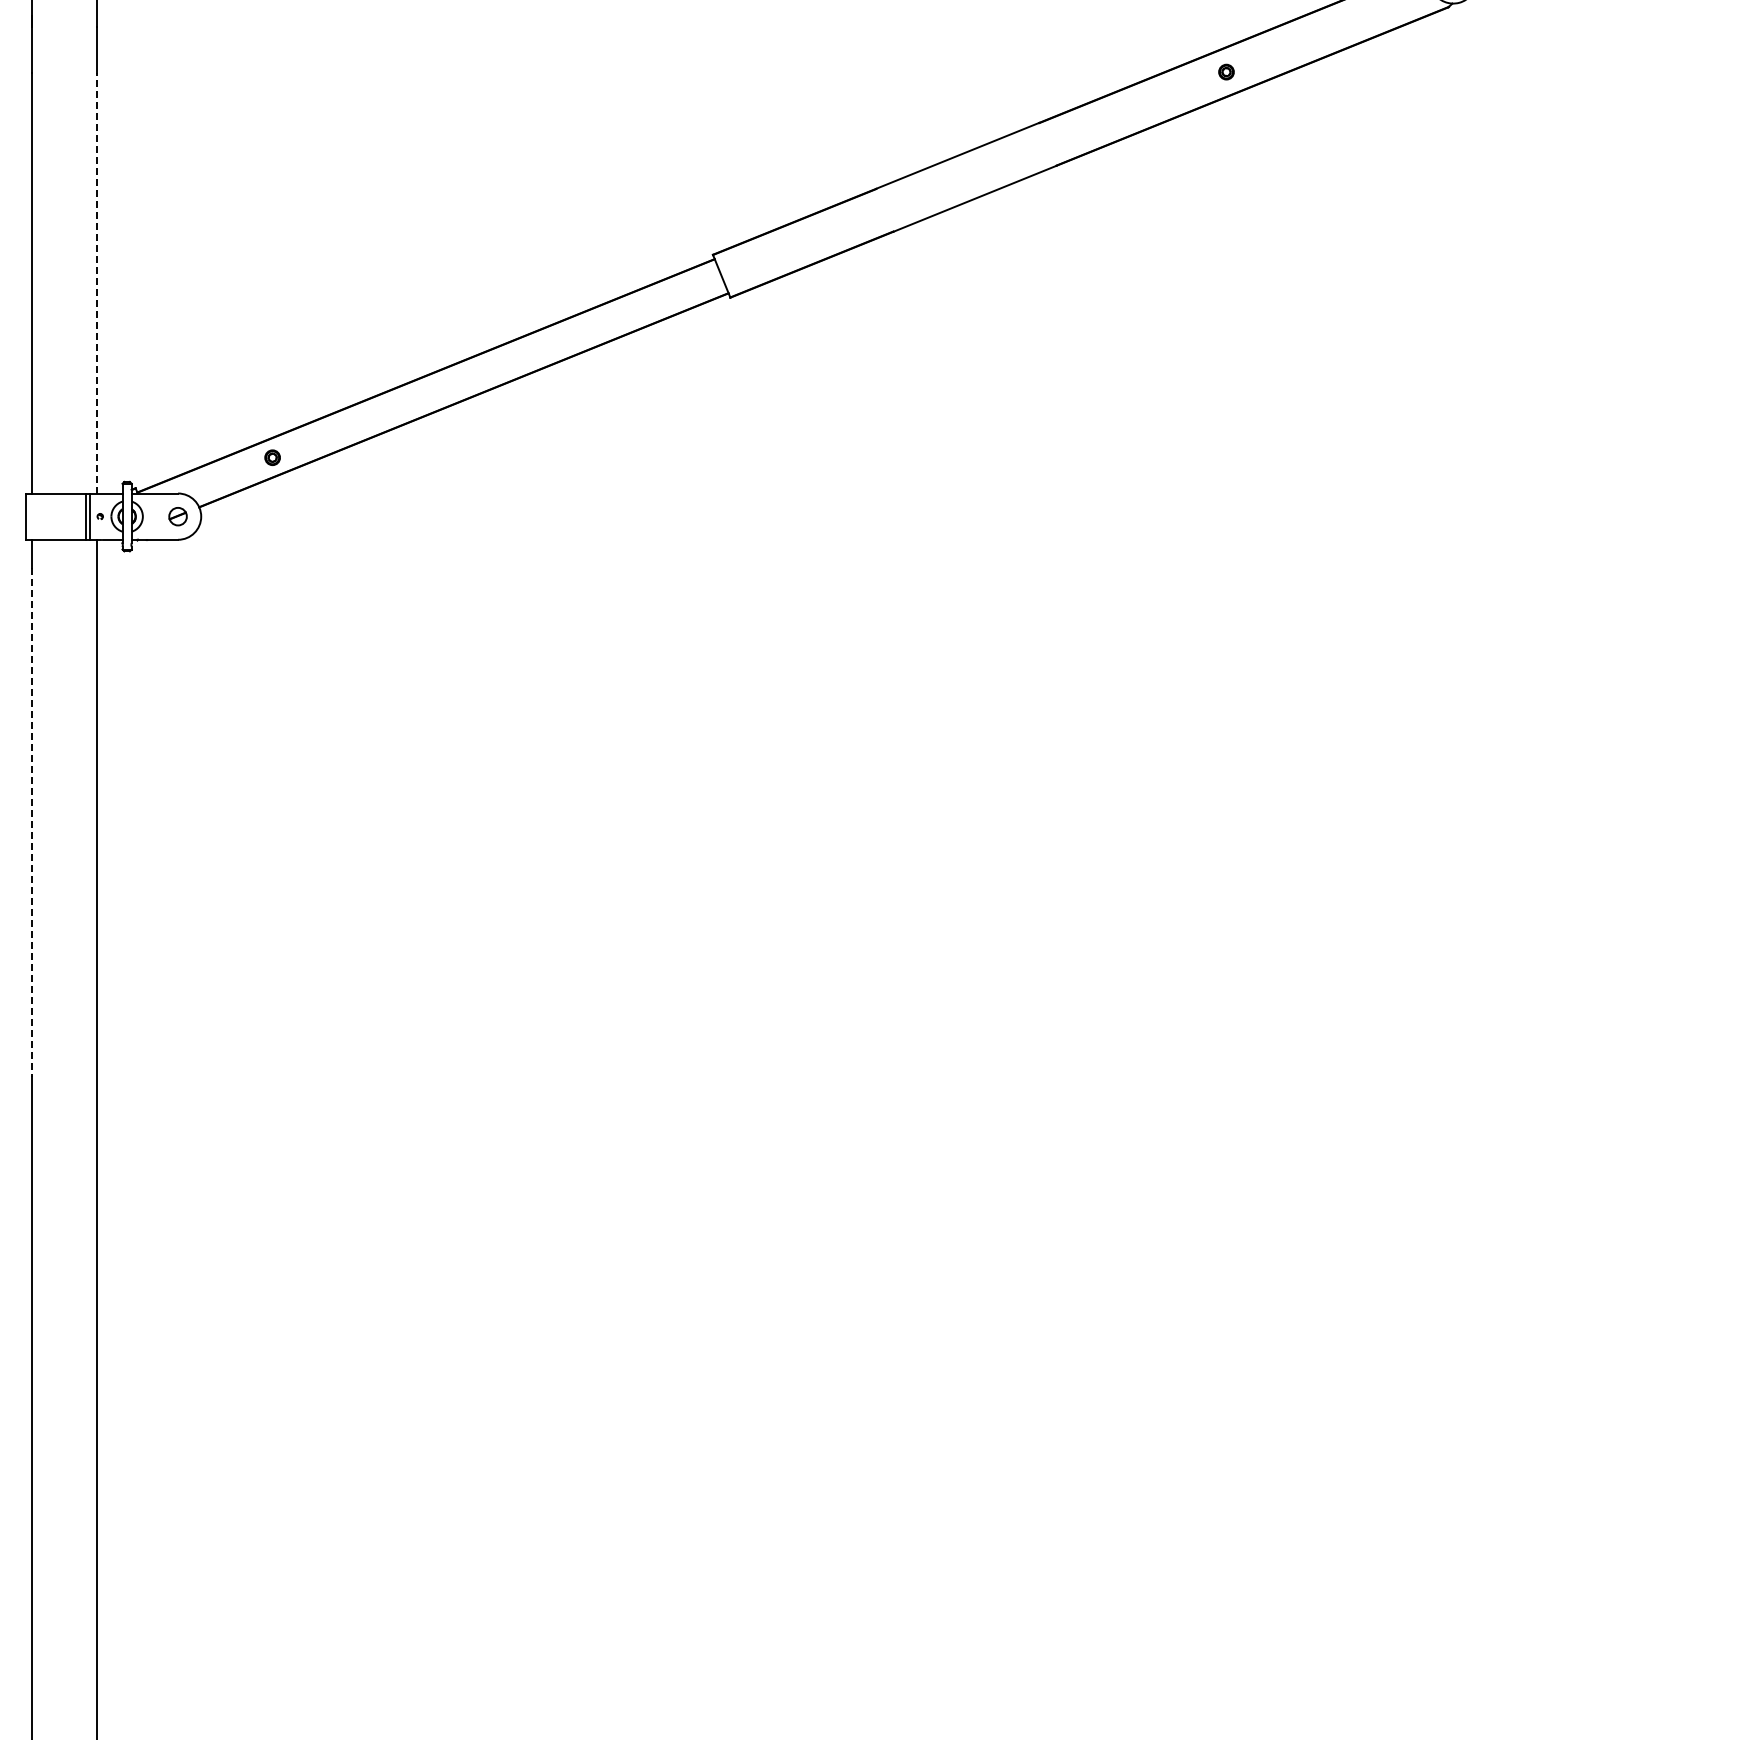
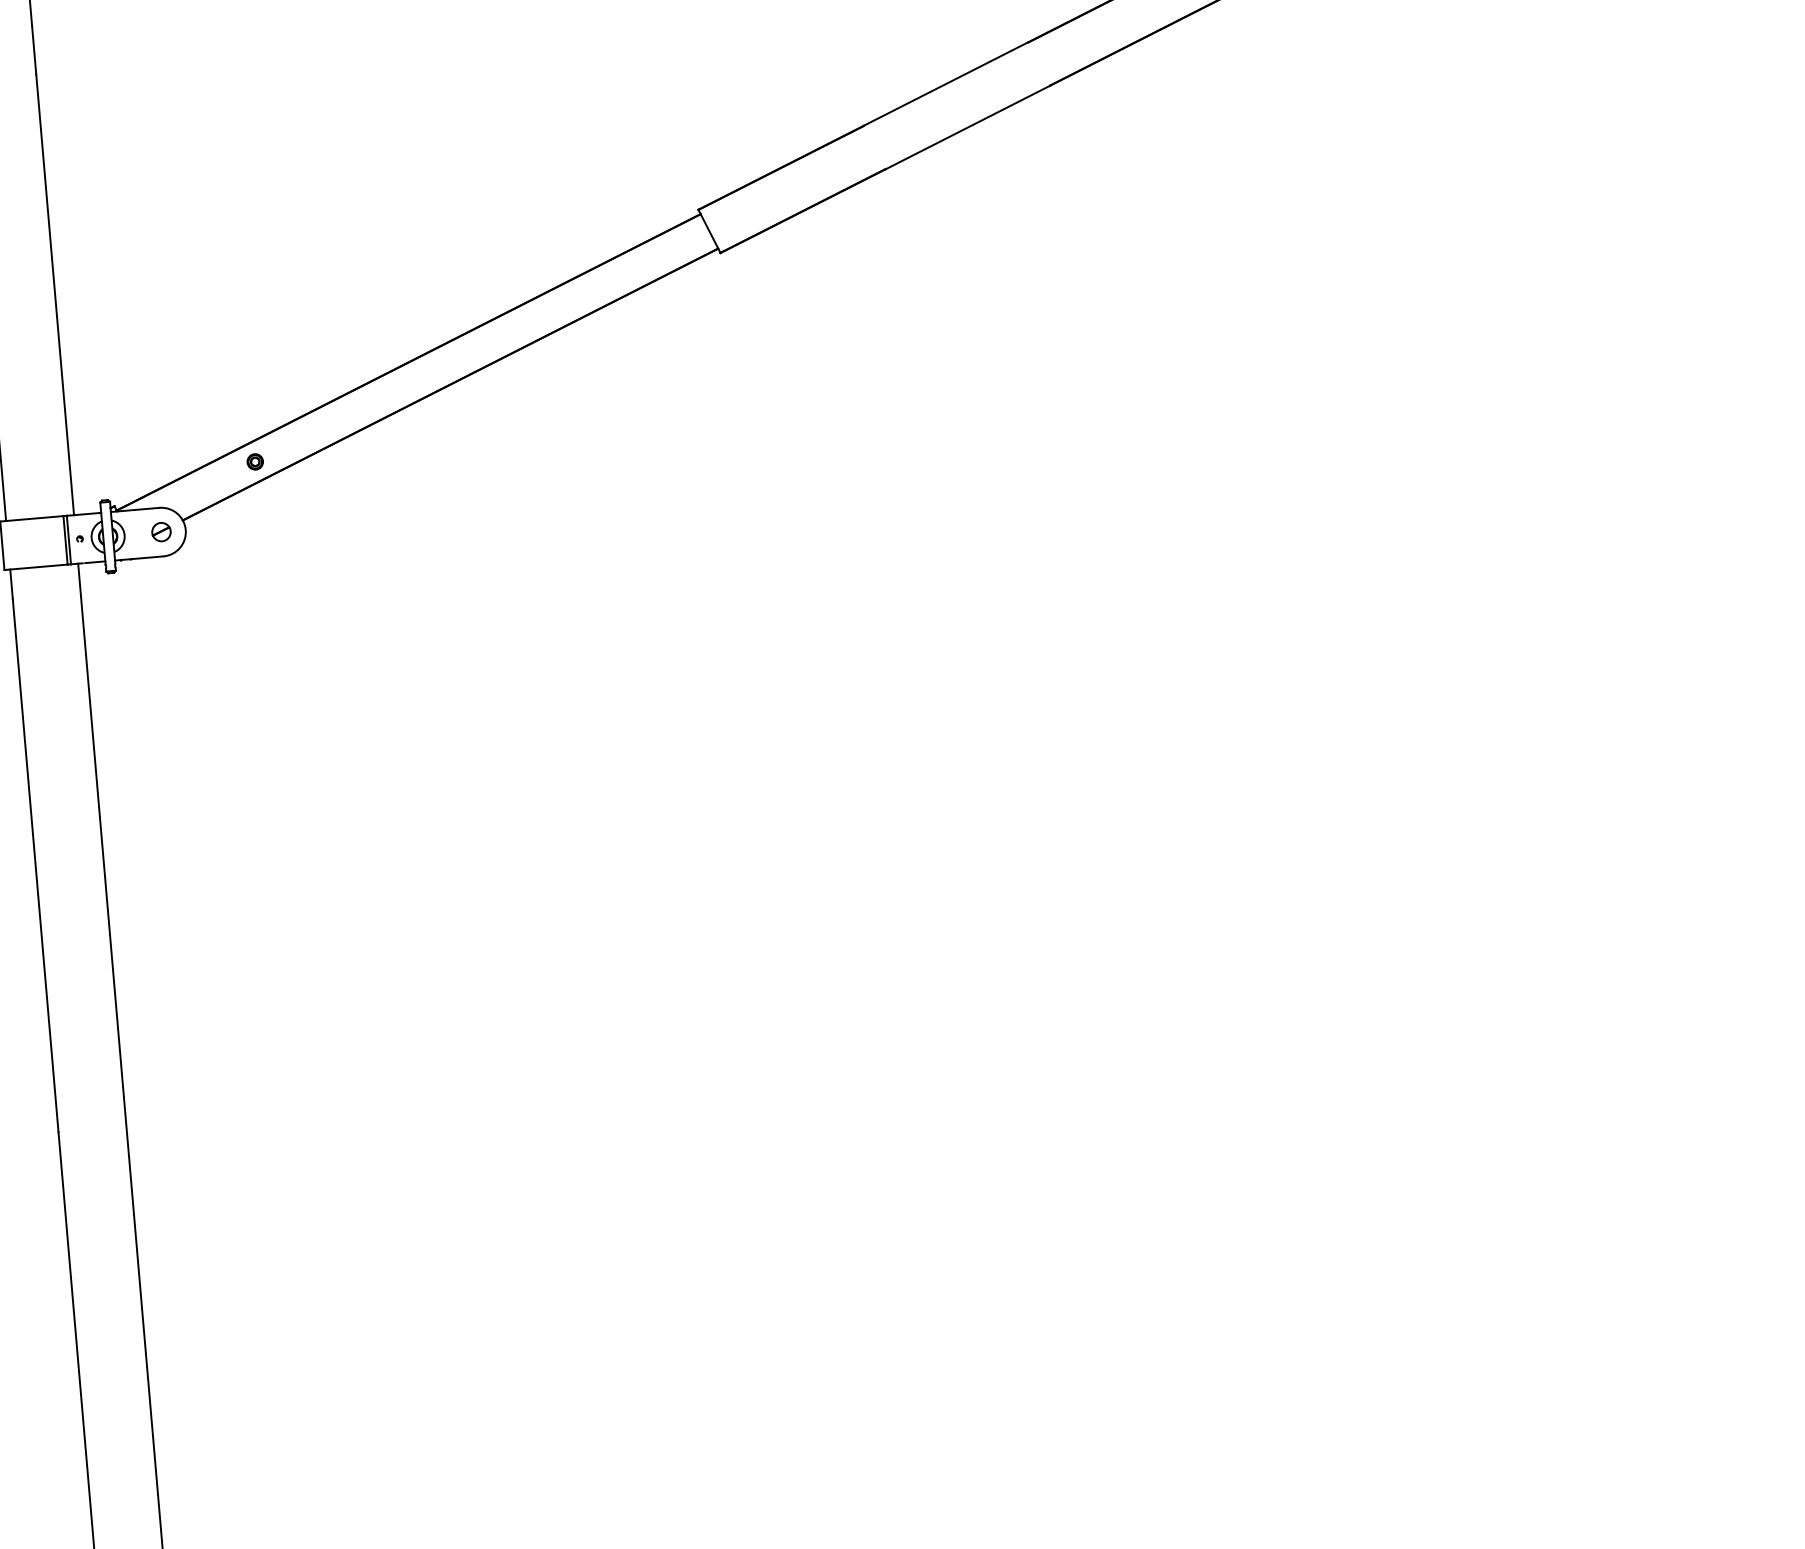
line: (96, 282) -> (55, 294), dashed -> solid
line: (31, 822) -> (35, 865), dashed -> solid

